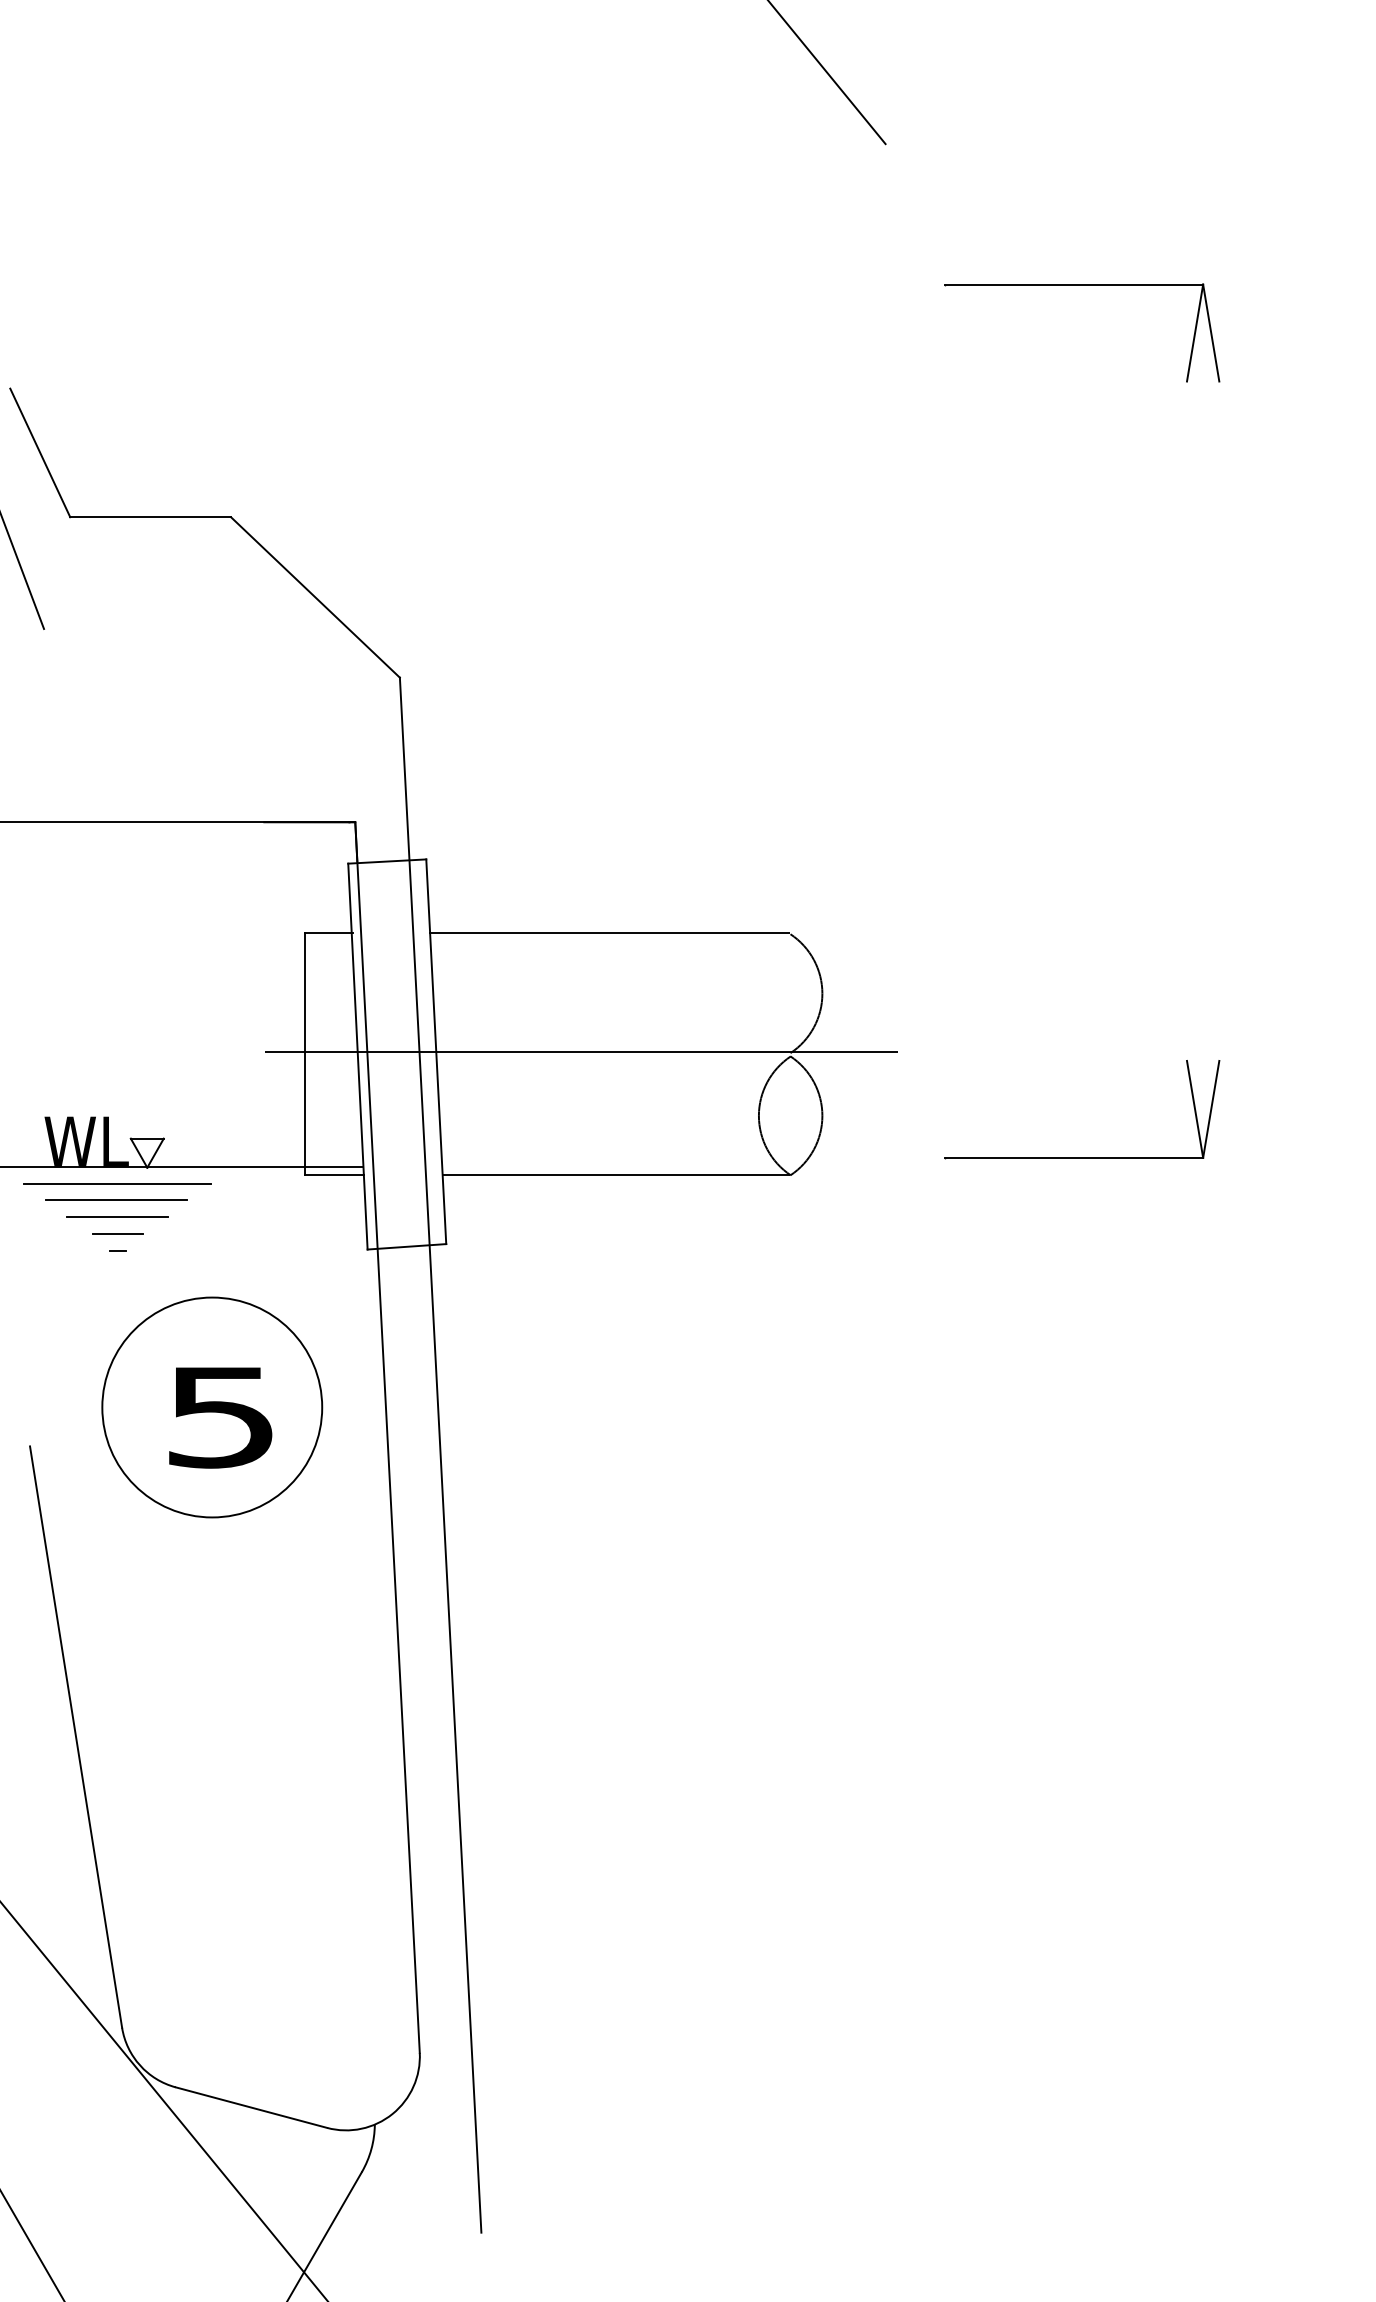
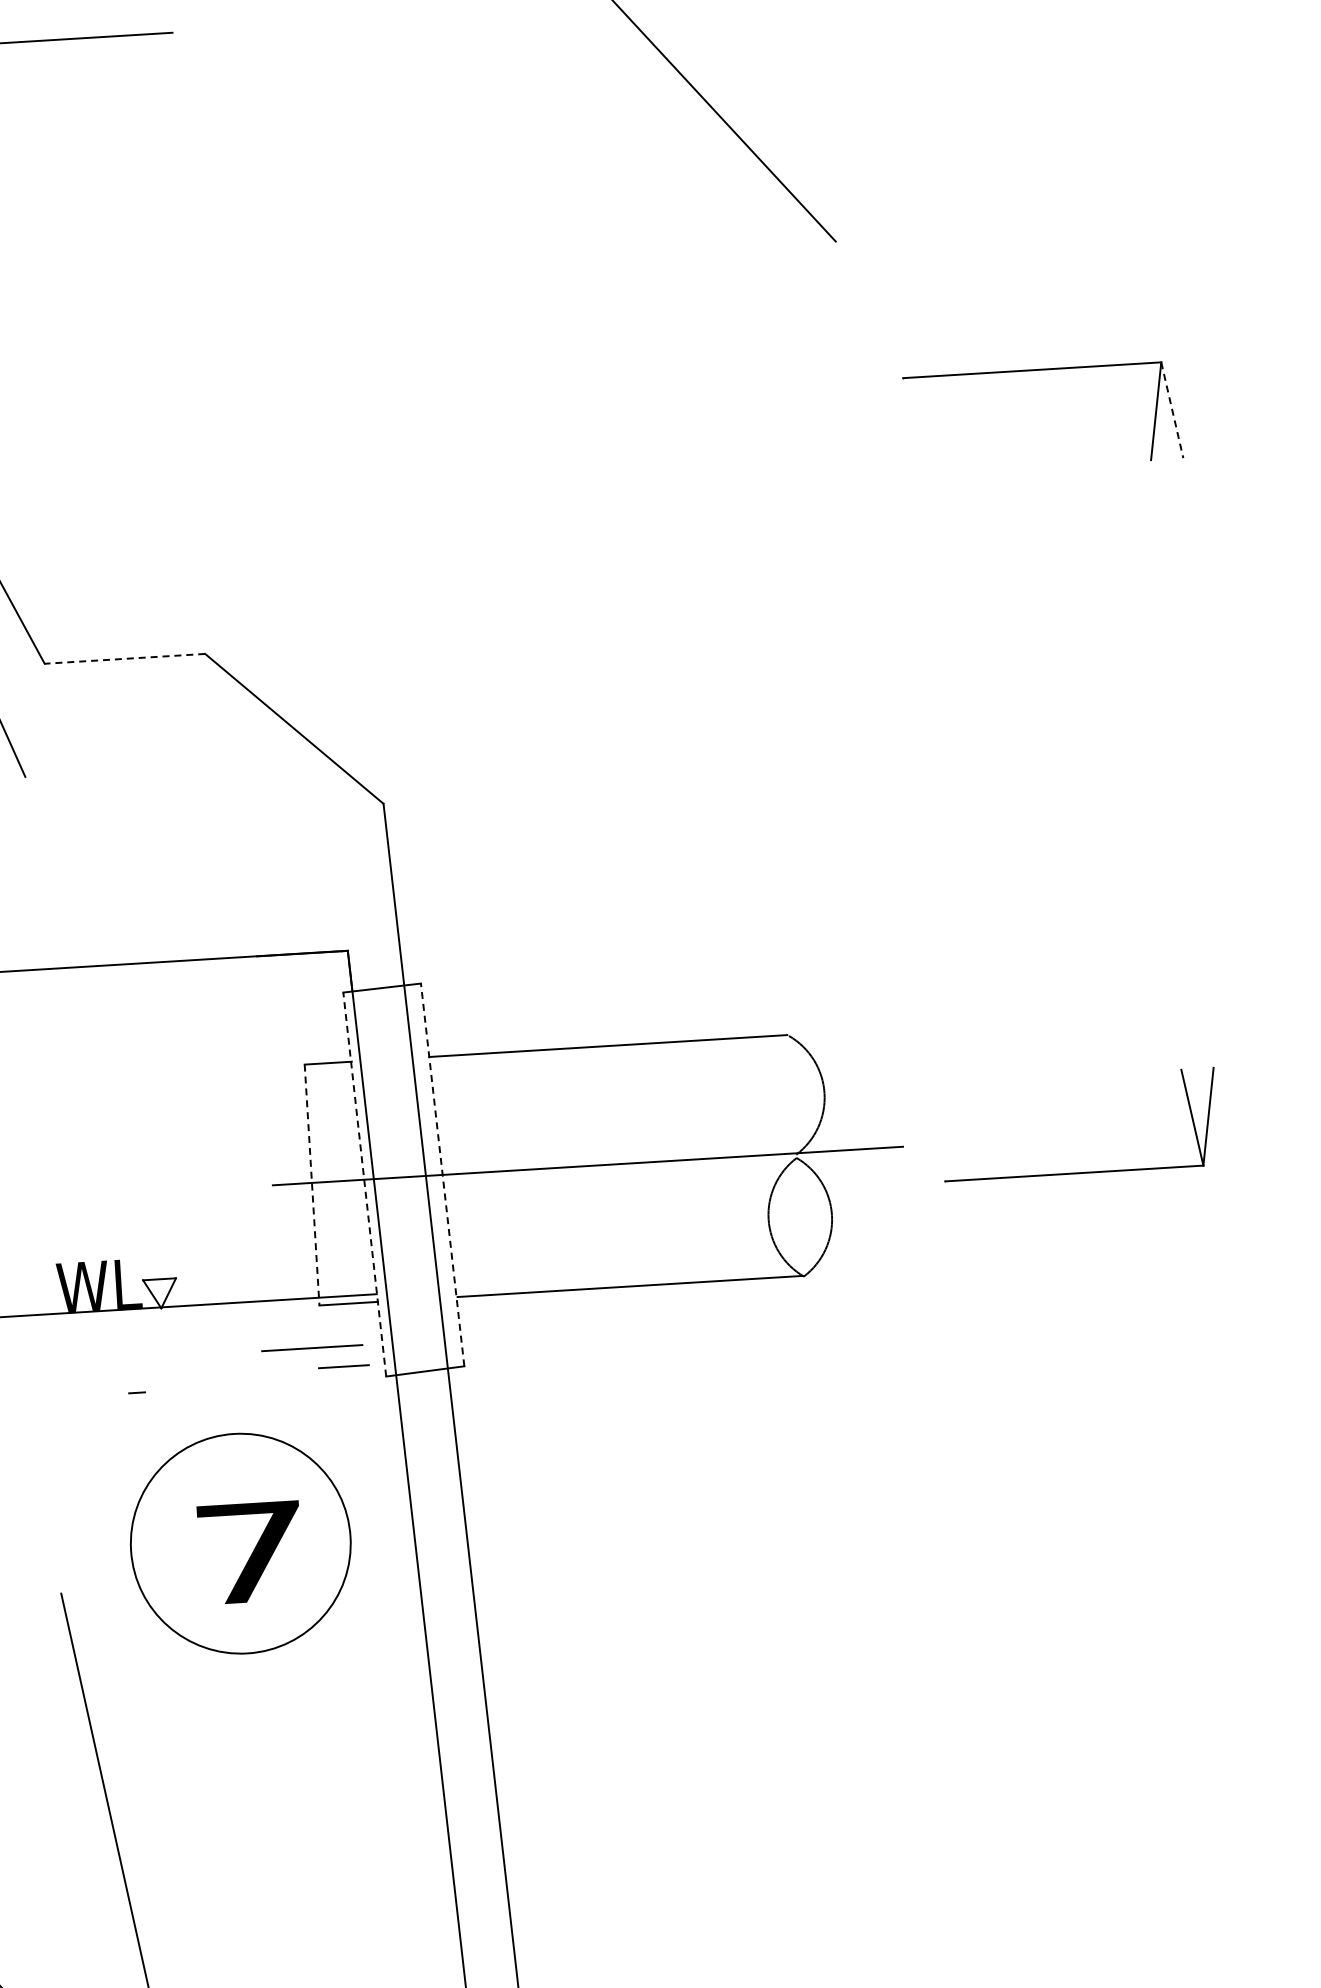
line: (1211, 333) -> (1172, 410), solid -> dashed
line: (150, 517) -> (124, 659), solid -> dashed
line: (436, 1051) -> (442, 1174), solid -> dashed
line: (305, 1053) -> (312, 1184), solid -> dashed
line: (357, 1056) -> (364, 1184), solid -> dashed
part: (1082, 1157) -> (1082, 1172), moved
line: (117, 1183) -> (132, 1325), removed
line: (116, 1199) -> (132, 1341), removed
line: (117, 1216) -> (312, 1347), moved
line: (117, 1233) -> (343, 1366), moved
text: (220, 1417) -> (249, 1553), 5 -> 7

